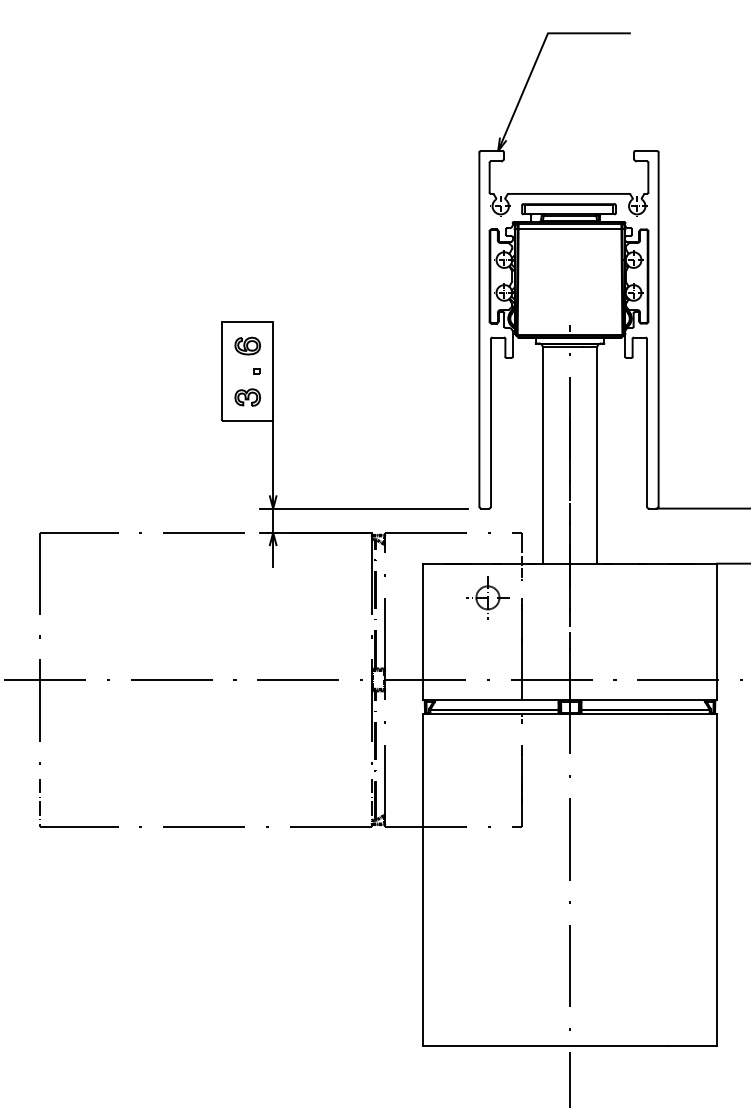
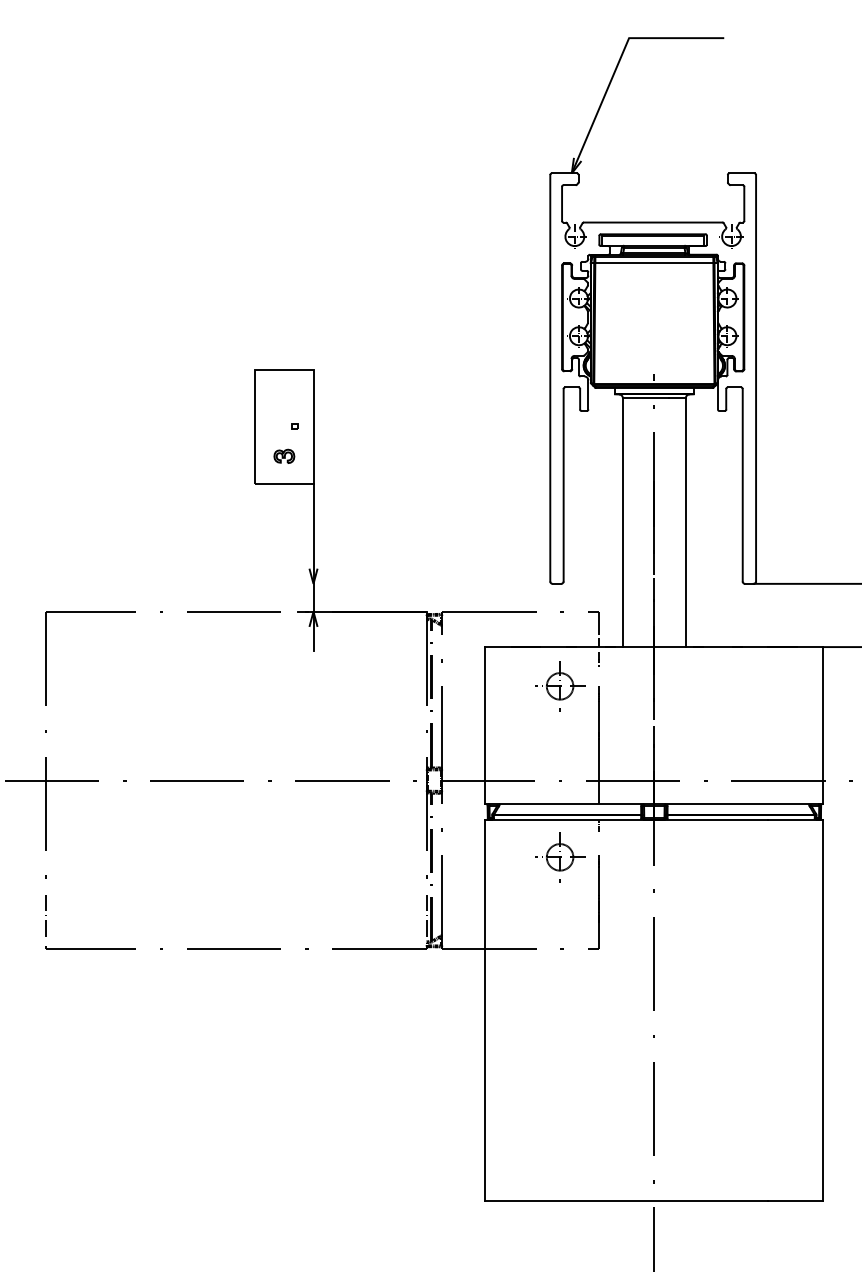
part: (247, 345) -> (284, 396), removed
part: (247, 397) -> (284, 456), size x0.7
line: (362, 508) -> (416, 583), removed
part: (488, 746) -> (560, 857), added

